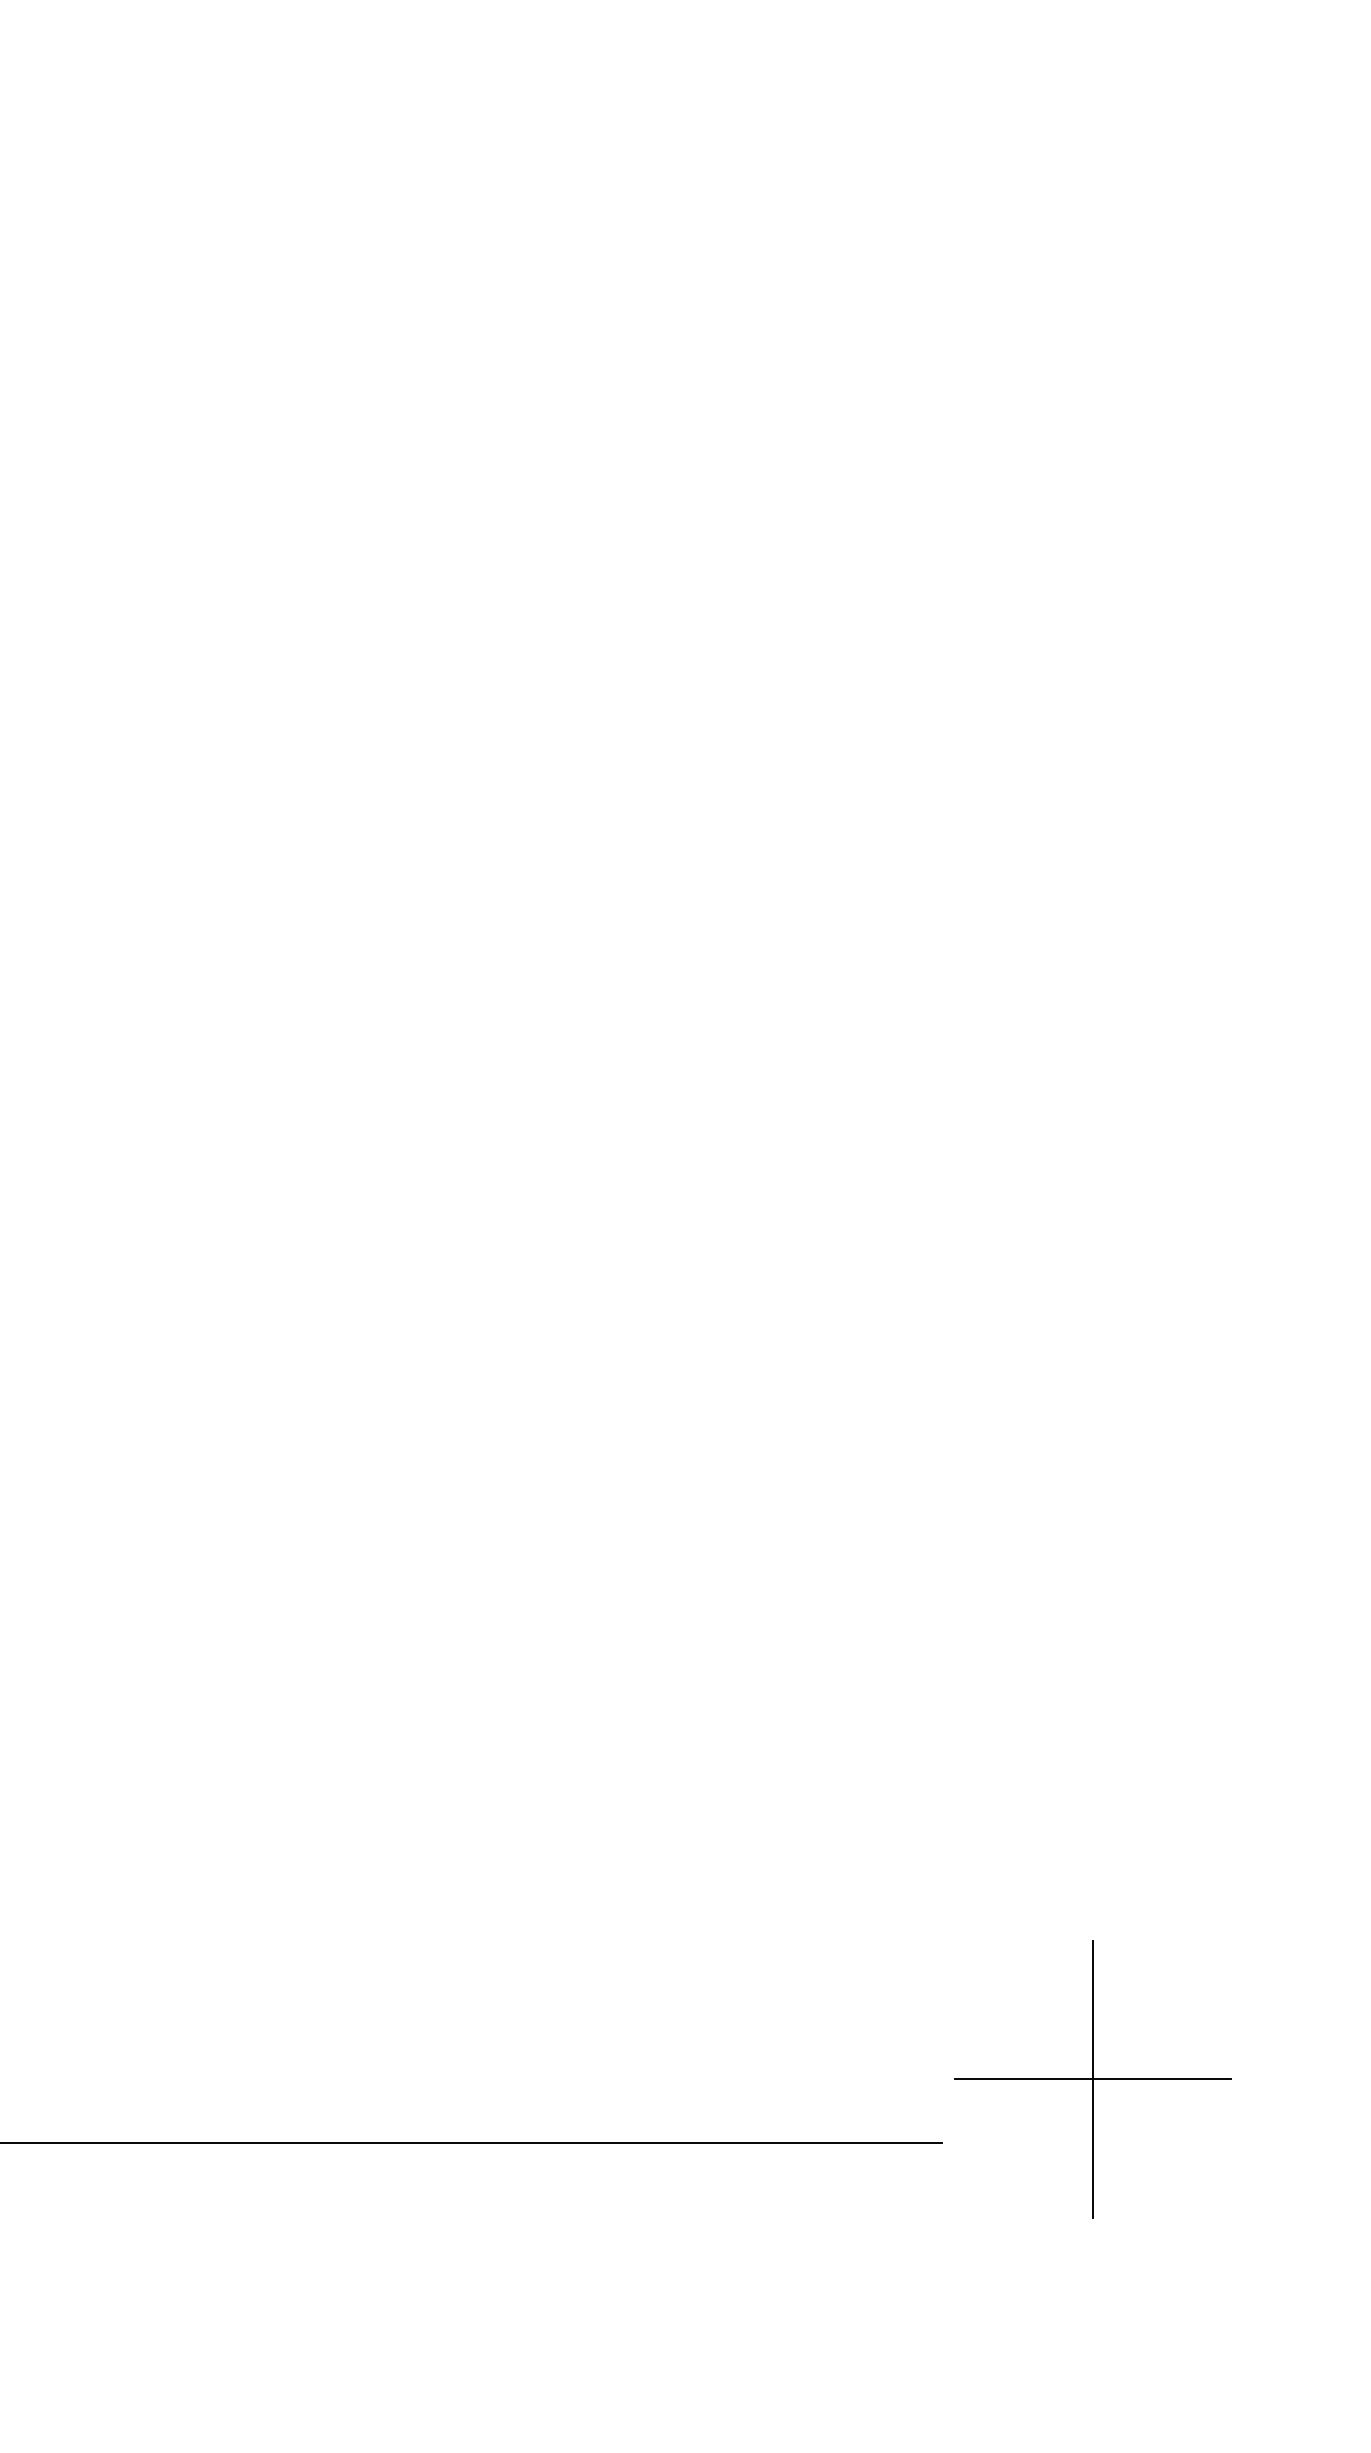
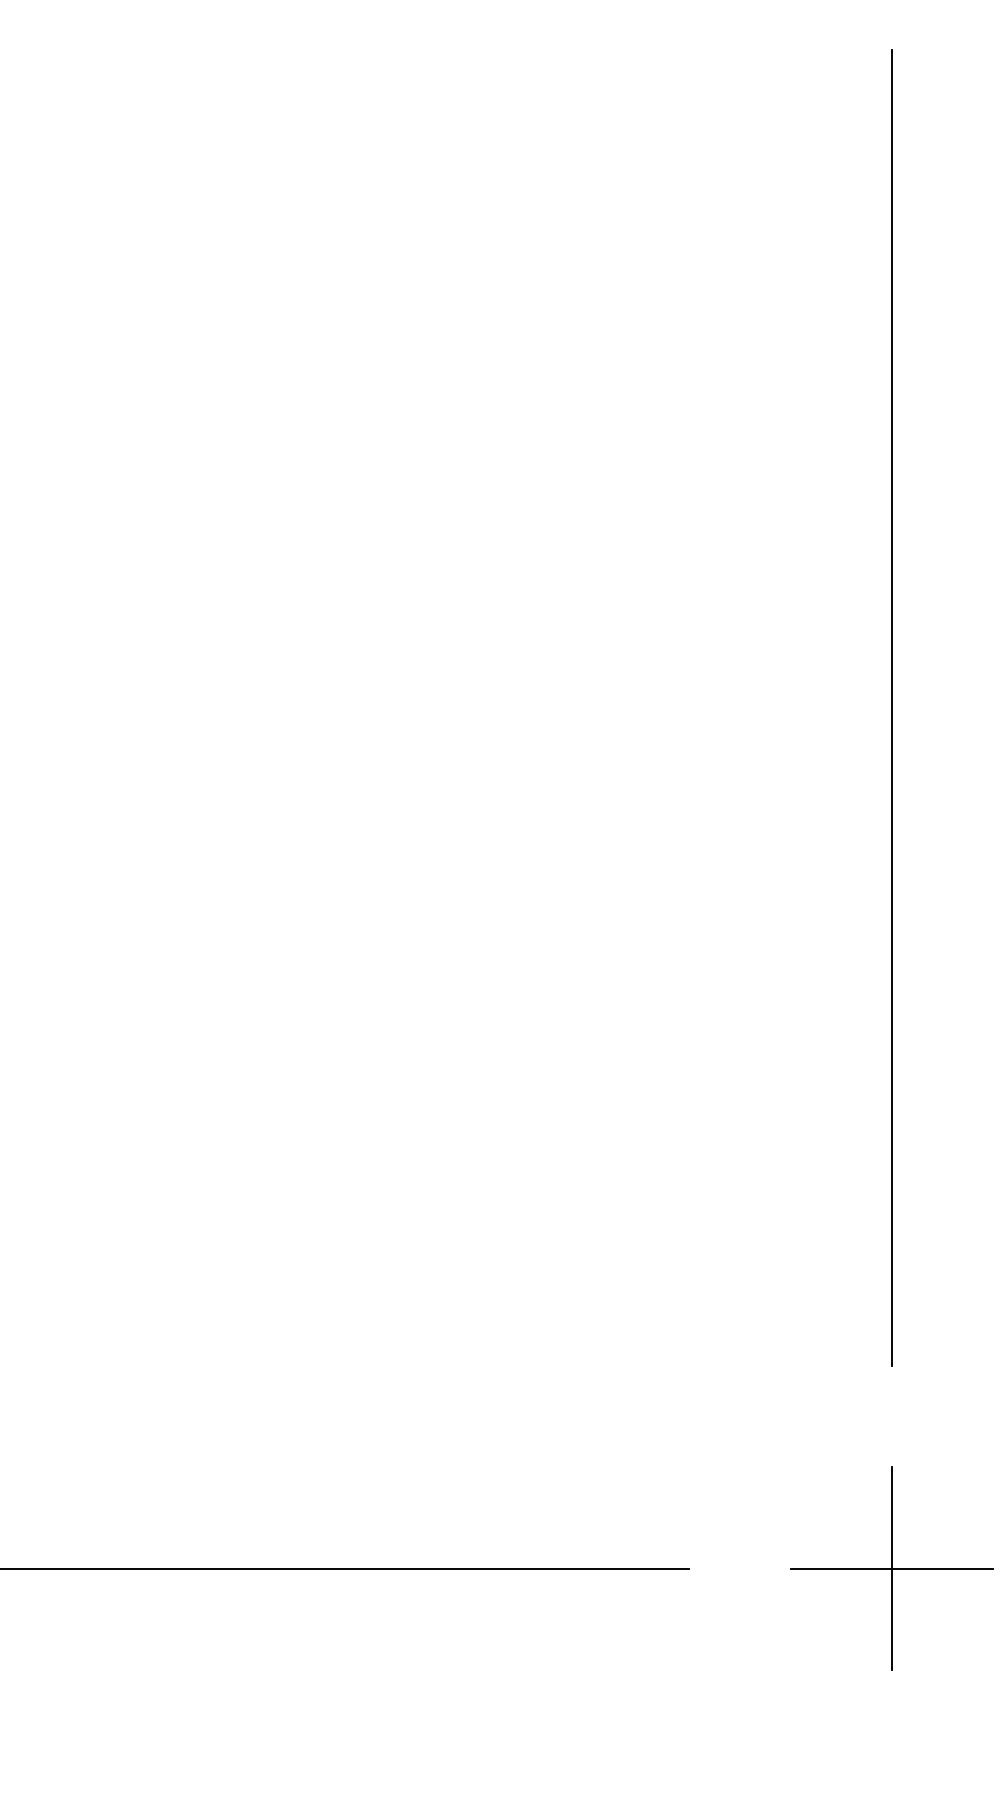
line: (1219, 967) -> (892, 707), added
part: (1092, 2079) -> (891, 1568), moved

